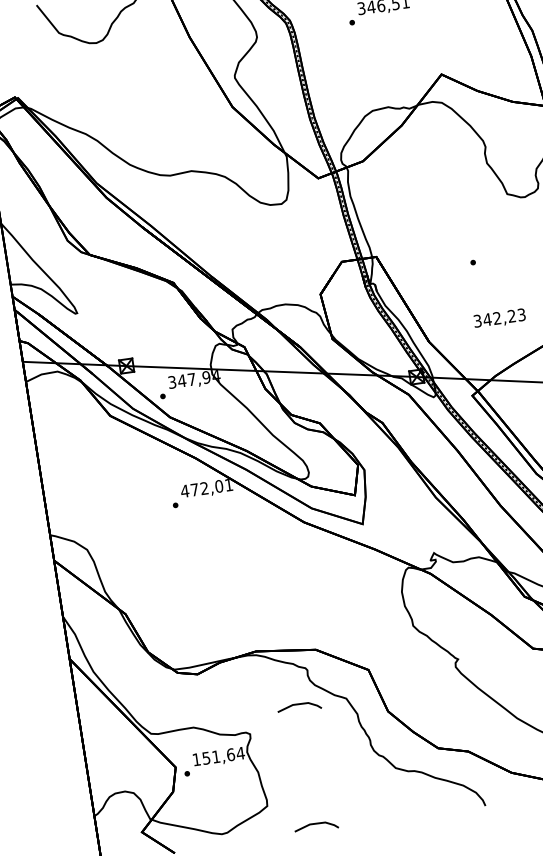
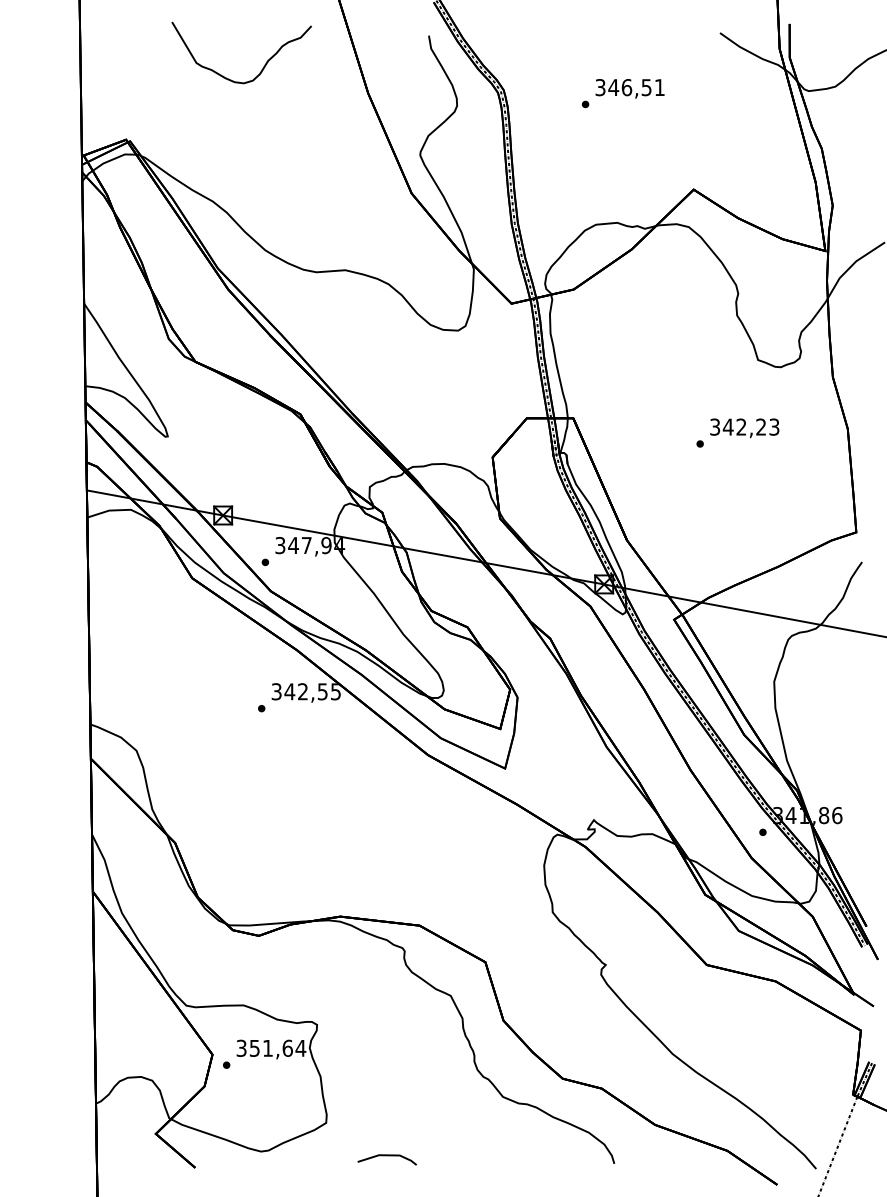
text: (499, 319) -> (744, 428), moved
text: (206, 488) -> (305, 691), 472,01 -> 342,55
line: (298, 705) -> (386, 995), removed
text: (196, 759) -> (241, 1047), 151,64 -> 351,64

